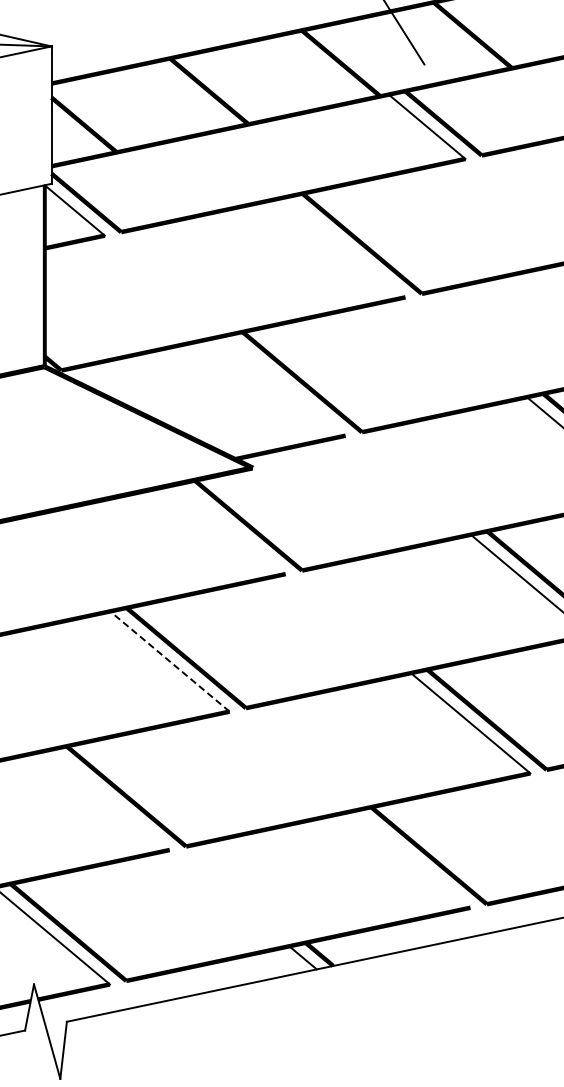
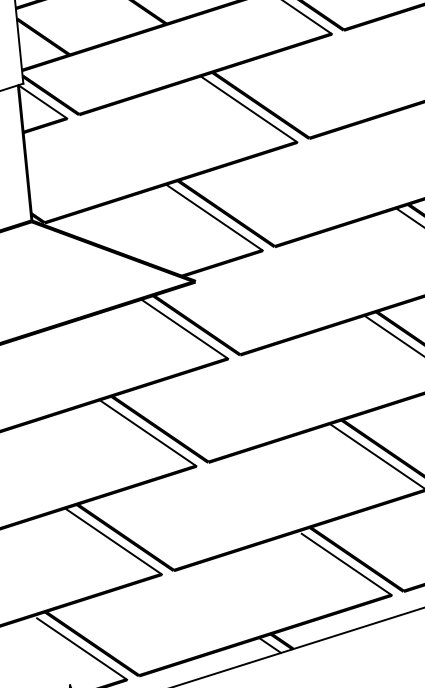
line: (345, 247) -> (248, 109), added
line: (285, 385) -> (213, 217), added
line: (231, 528) -> (184, 328), added
line: (169, 661) -> (147, 433), dashed -> solid
line: (109, 799) -> (112, 541), added
line: (414, 860) -> (346, 563), added

